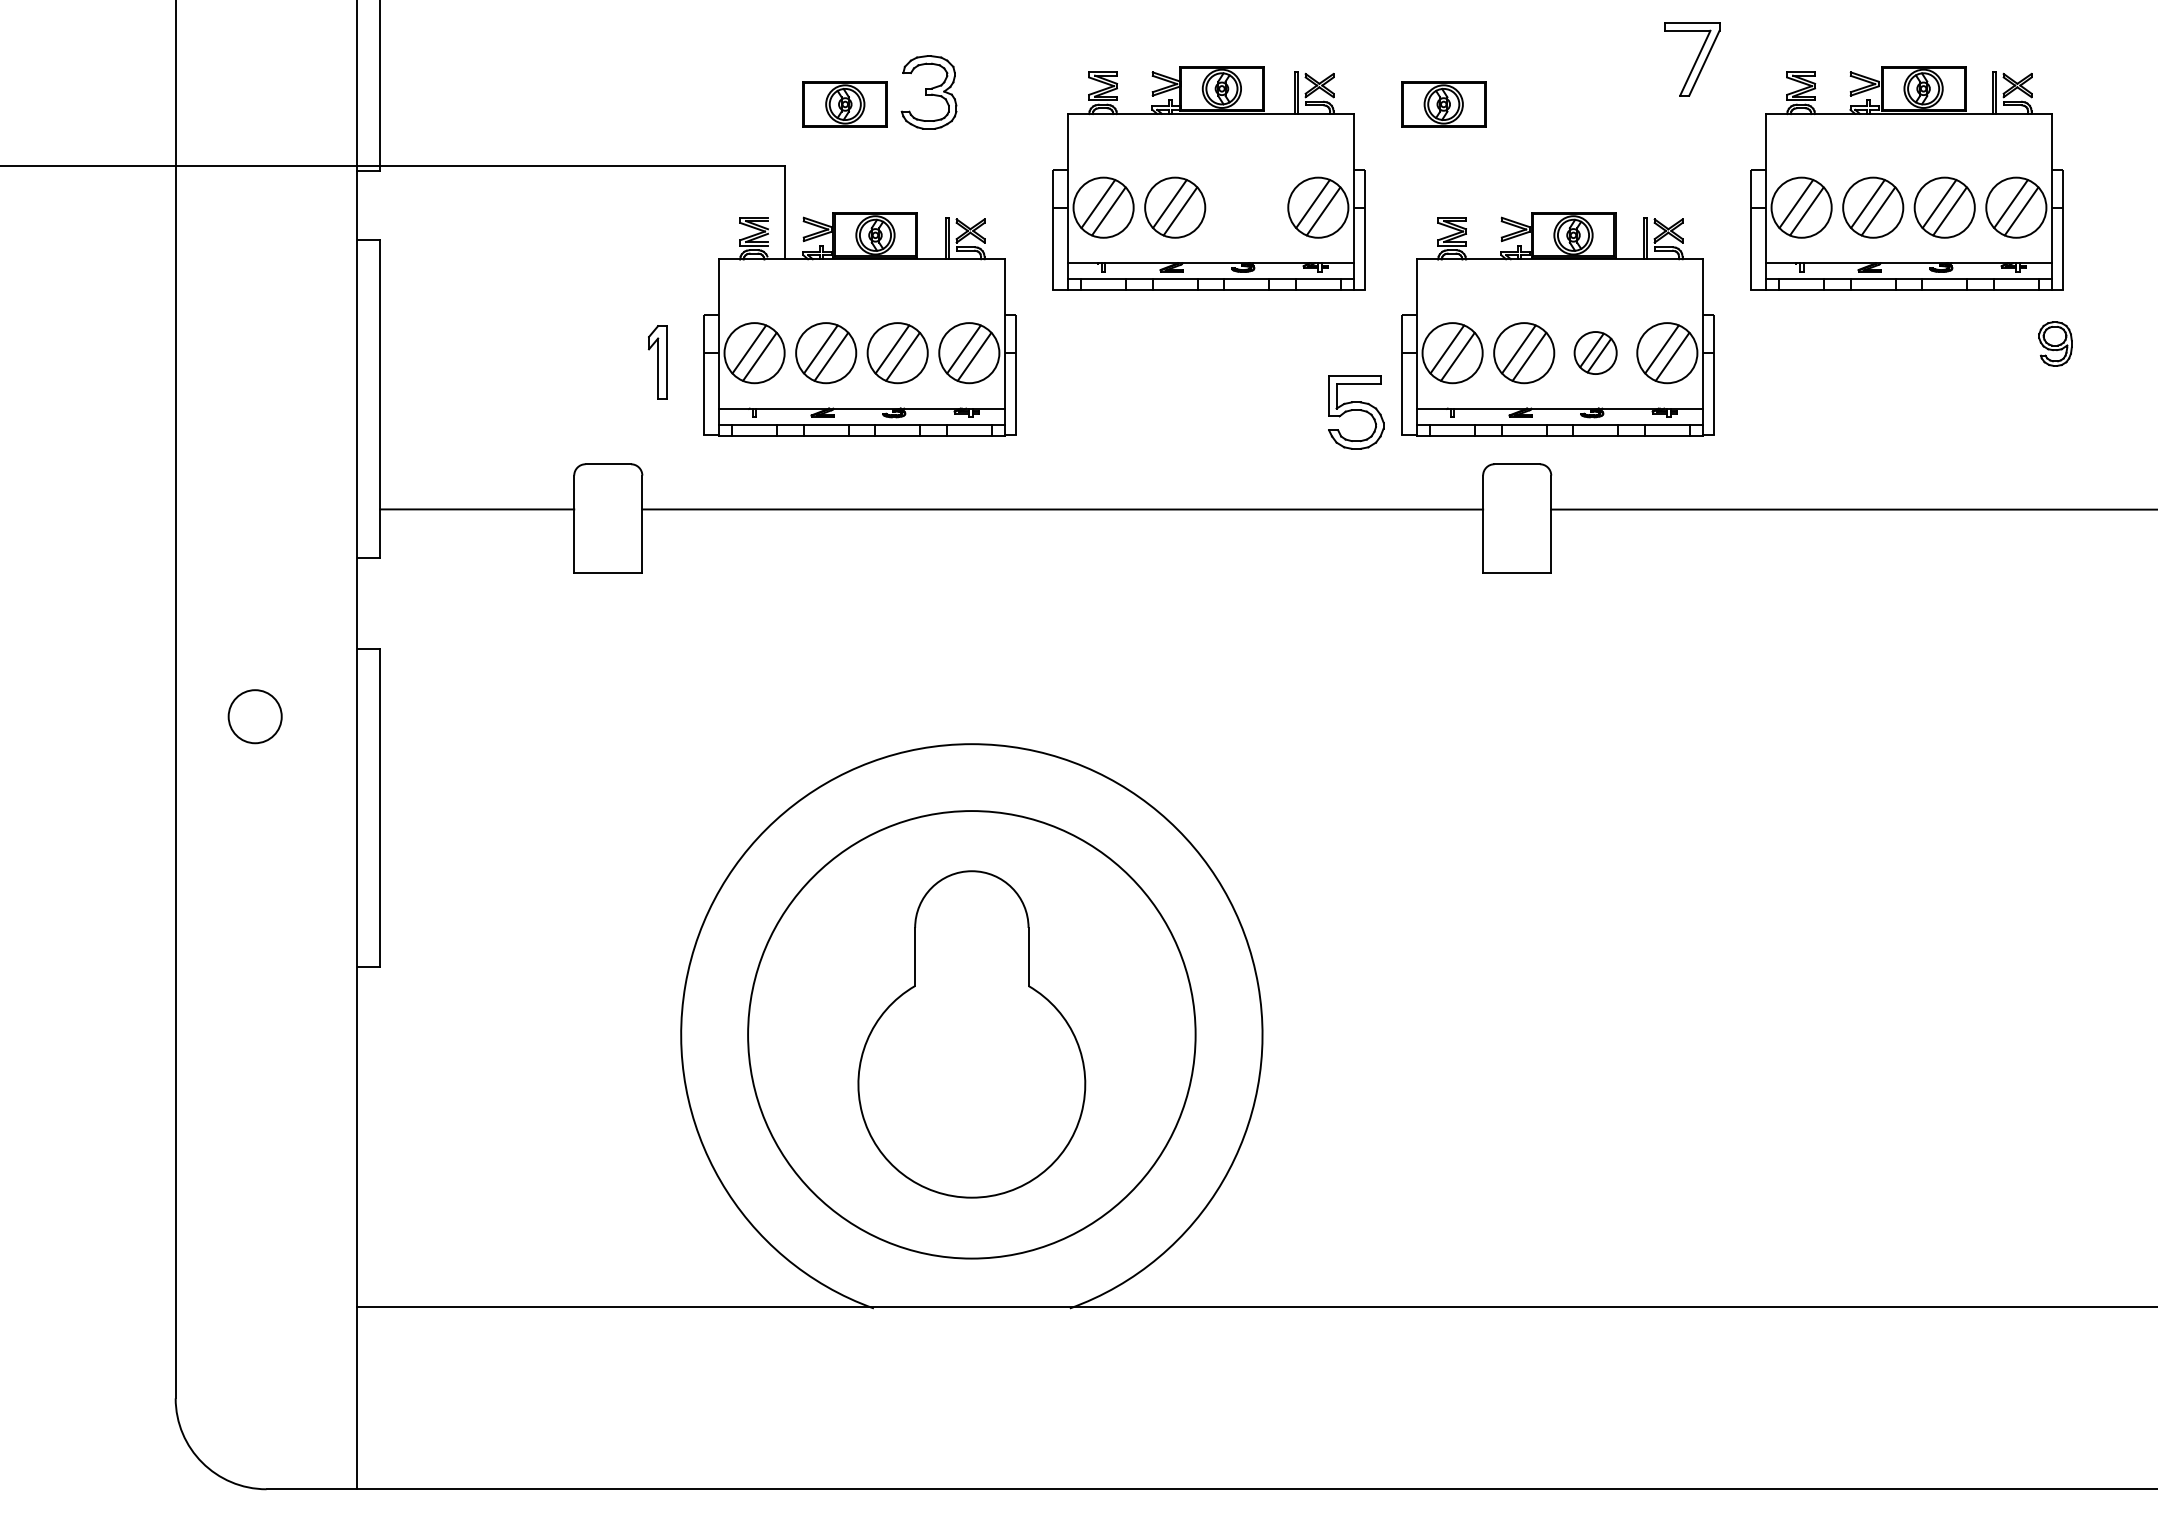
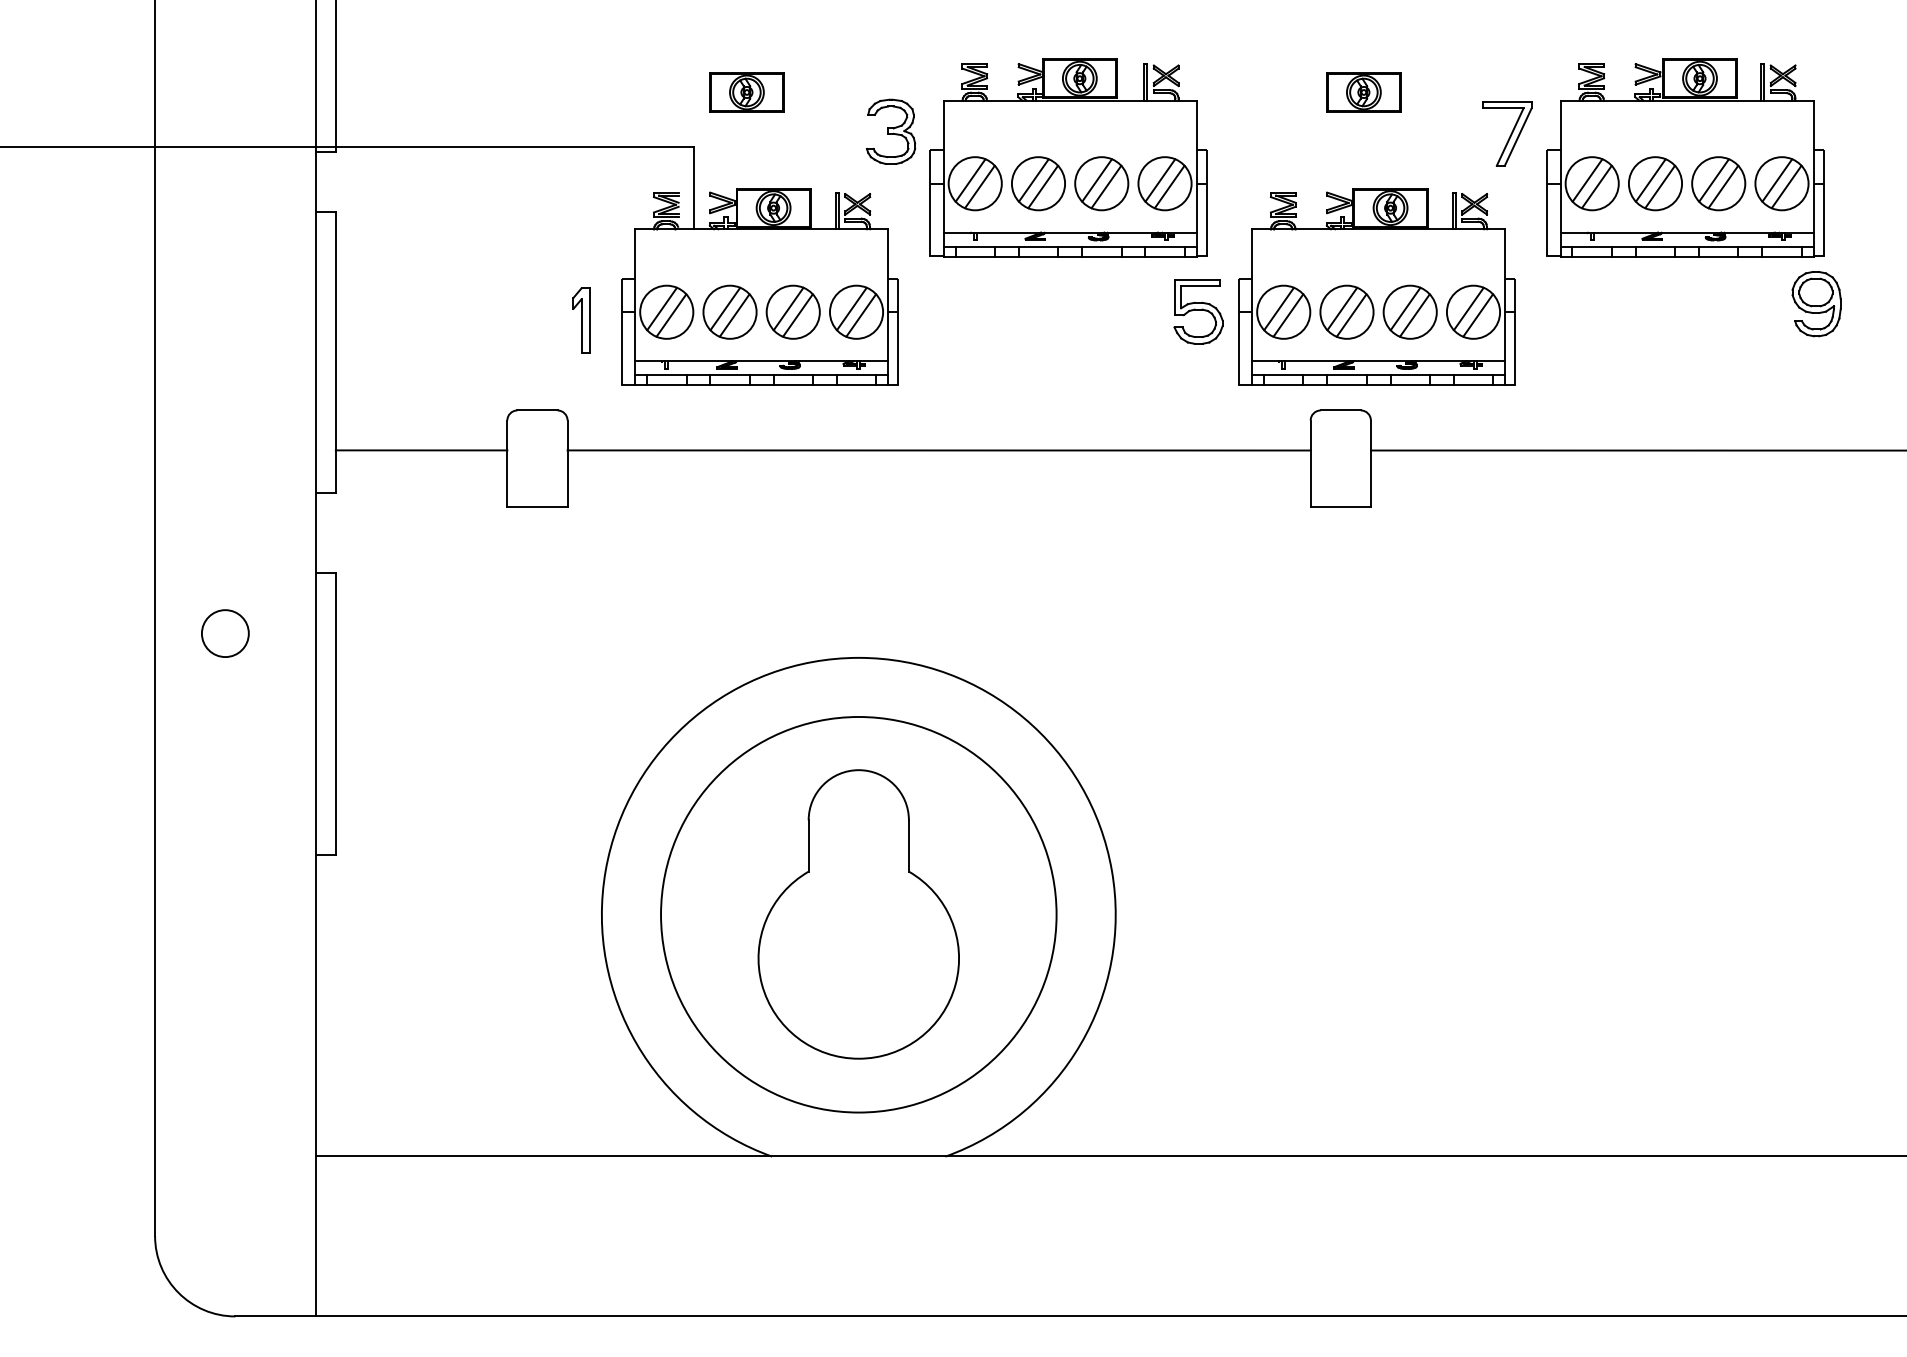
part: (1692, 59) -> (1507, 133), moved
part: (928, 92) -> (890, 131), moved
part: (1443, 104) -> (1363, 92), moved
part: (1246, 207) -> (1101, 183), added
part: (2055, 344) -> (1816, 304), size x1.67
part: (1594, 352) -> (1409, 311), size x1.43
part: (1356, 412) -> (1198, 311), moved

